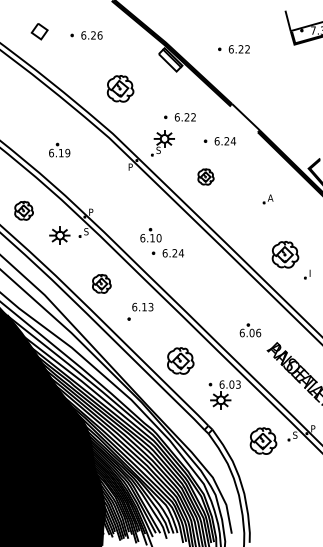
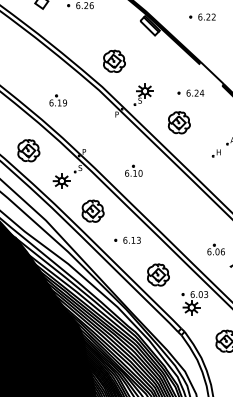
part: (120, 88) -> (114, 61), moved
part: (179, 117) -> (157, 73), removed
part: (205, 176) -> (178, 122), size x1.67
part: (23, 210) -> (28, 150), size x1.43
part: (250, 213) -> (216, 152), added
part: (59, 235) -> (61, 181), moved
part: (167, 253) -> (147, 186), removed
part: (101, 283) -> (92, 210), size x1.43
text: (142, 306) -> (131, 239), moved

